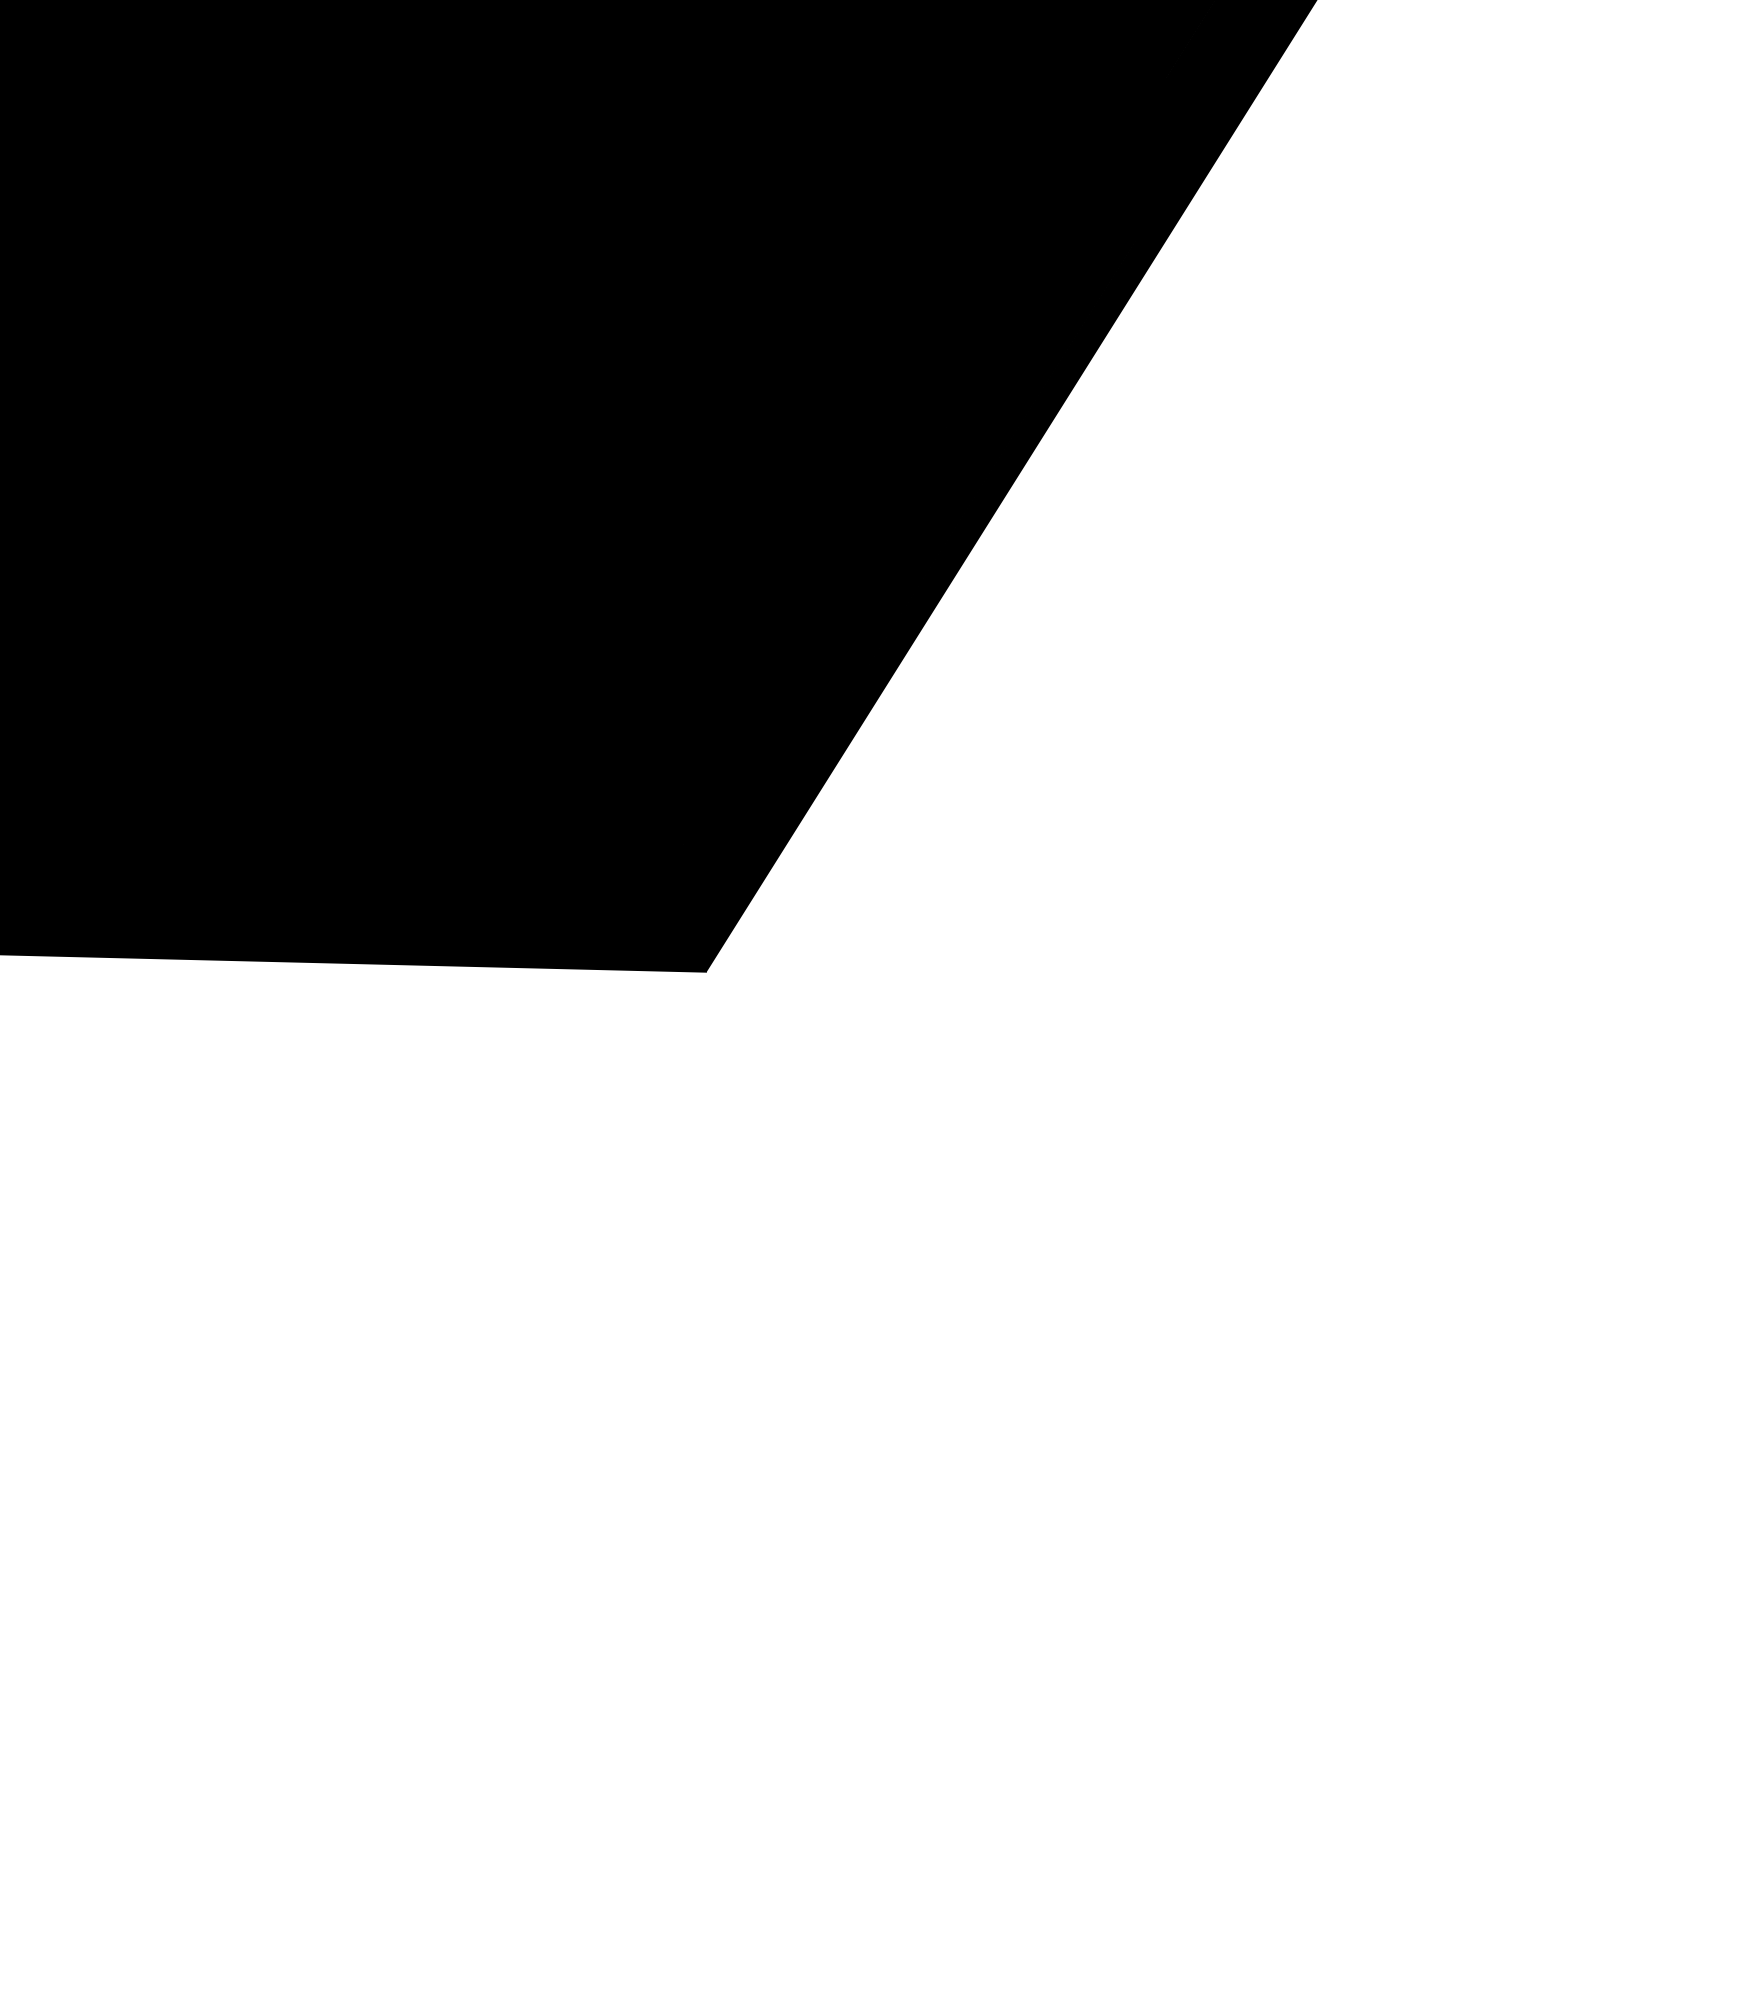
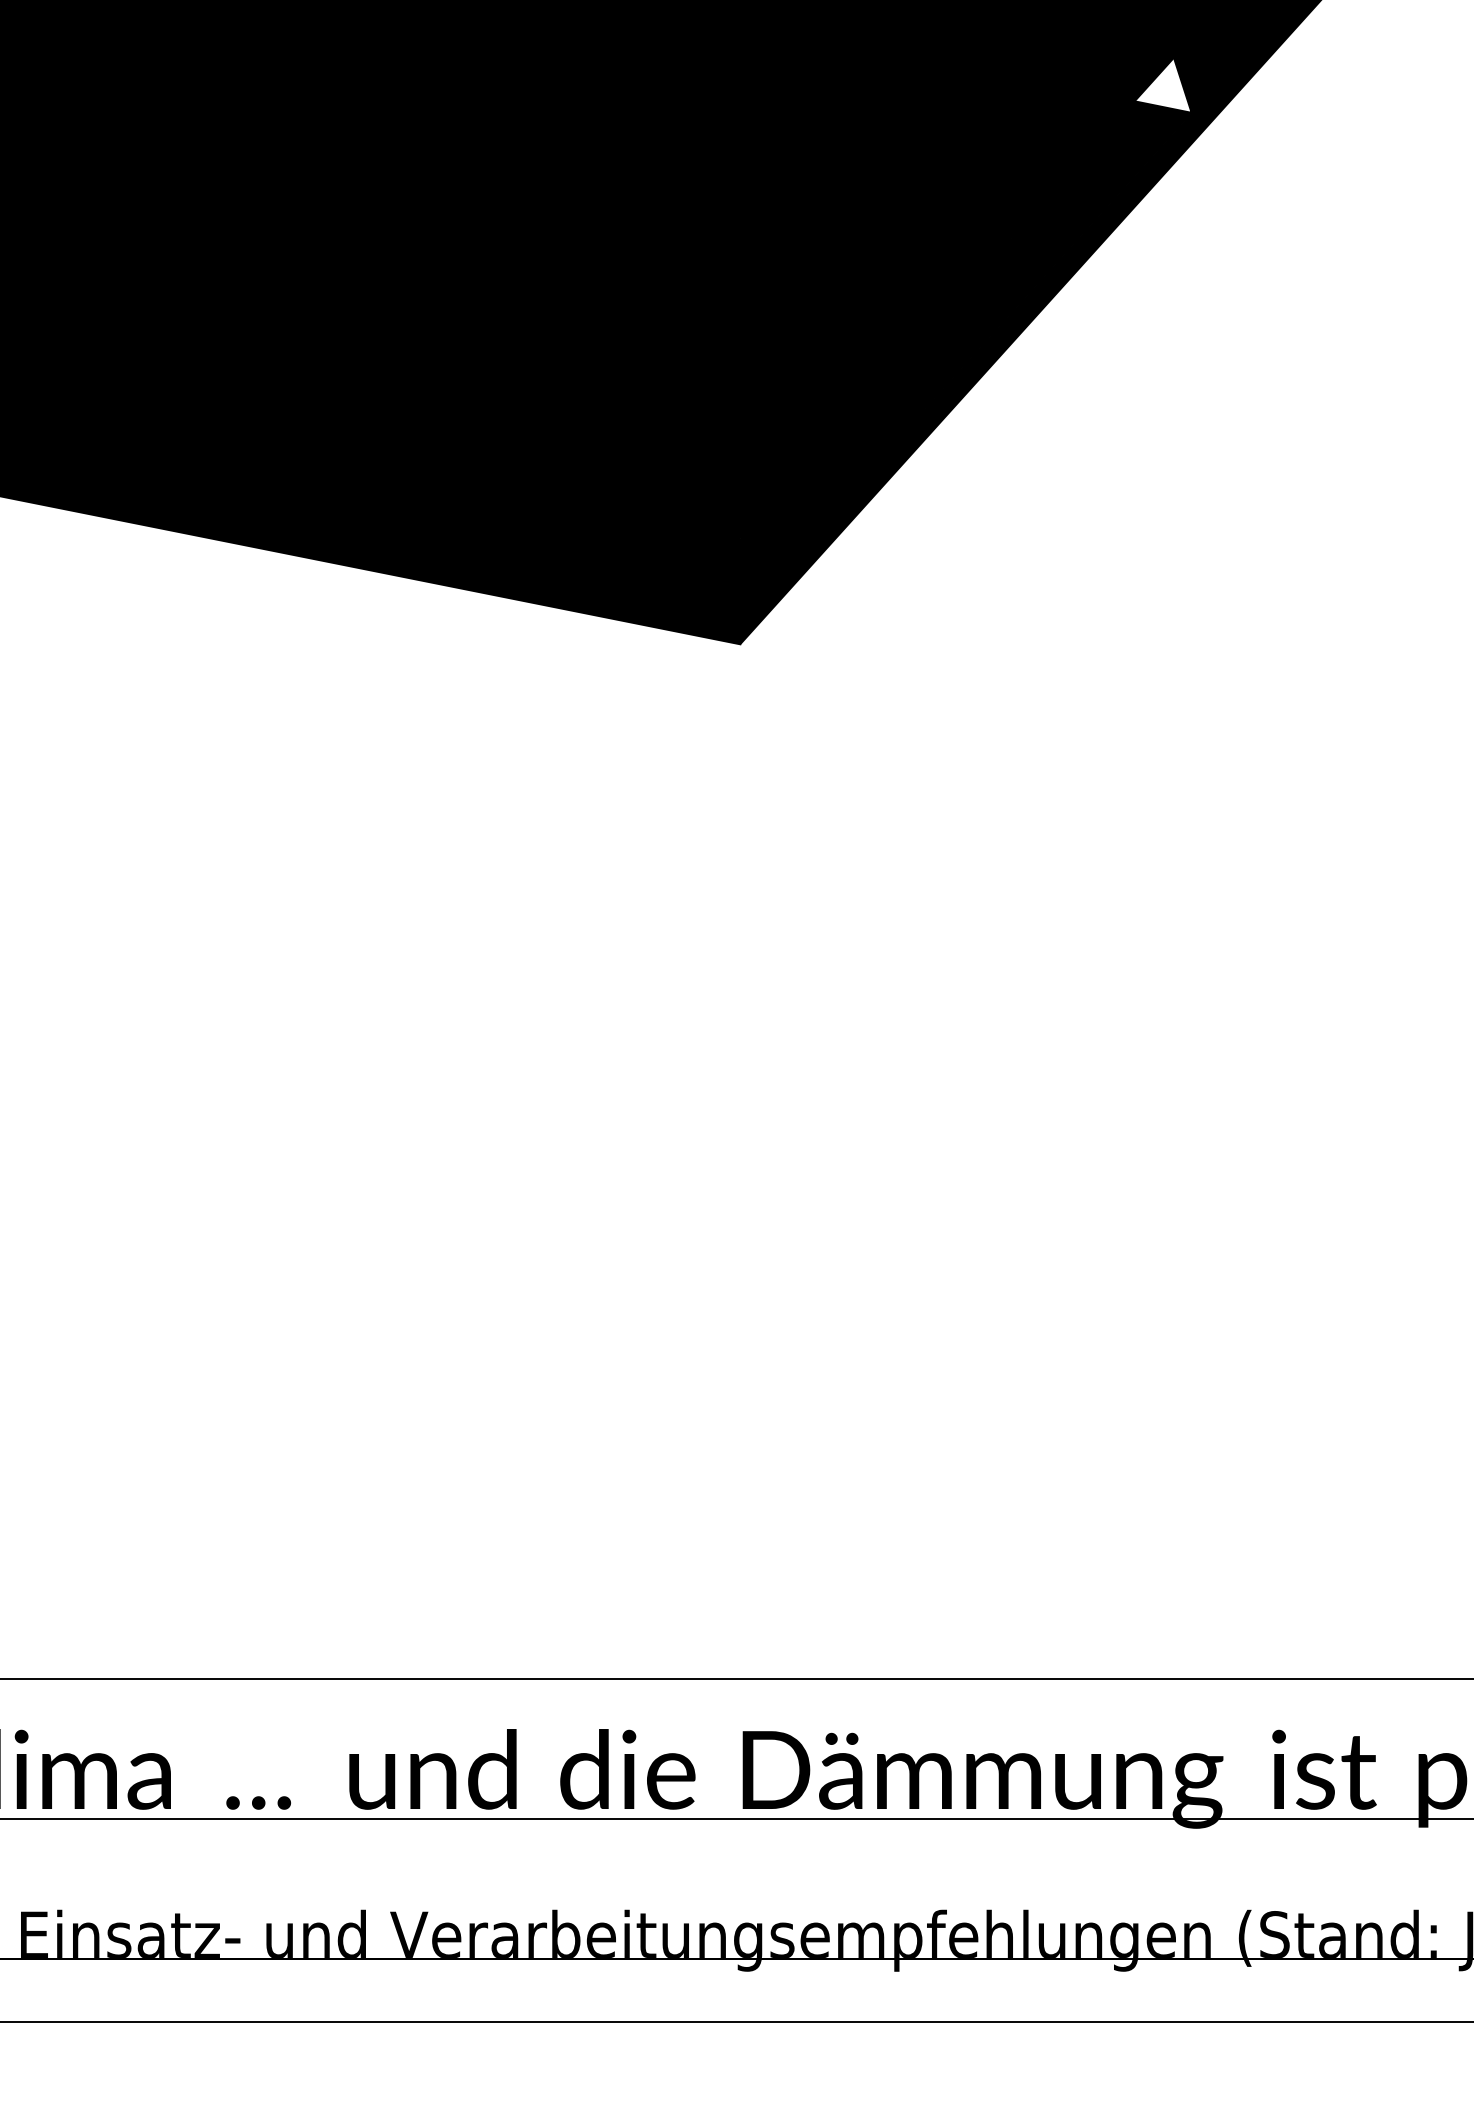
fill: (1095, 210) -> (1162, 84), removed

